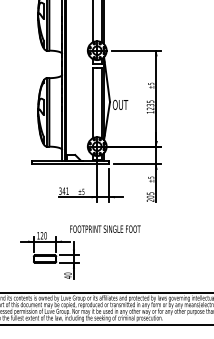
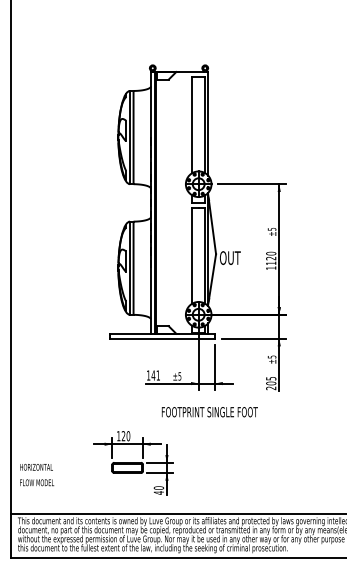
text: (150, 105) -> (271, 258), 1235 -> 1120
text: (60, 191) -> (148, 375), 341 -> 141
text: (105, 229) -> (209, 412), moved

